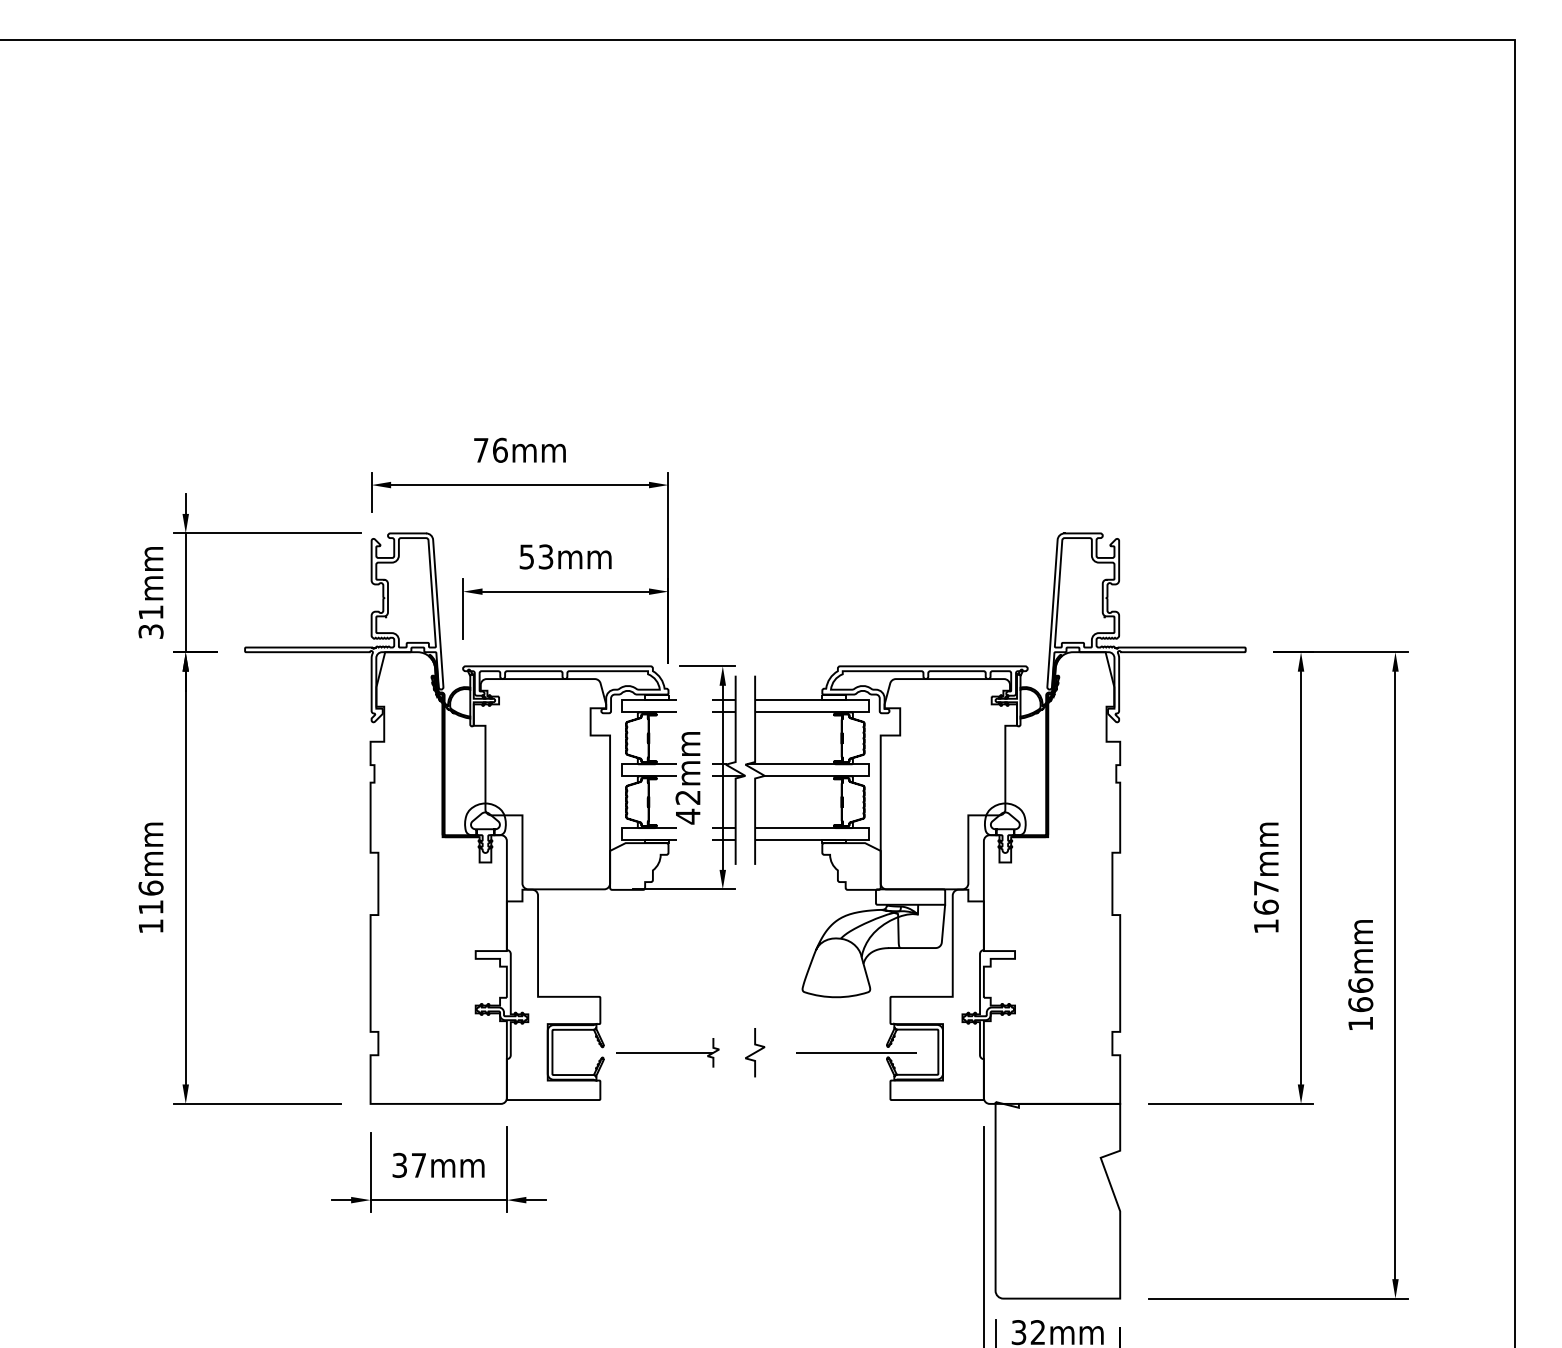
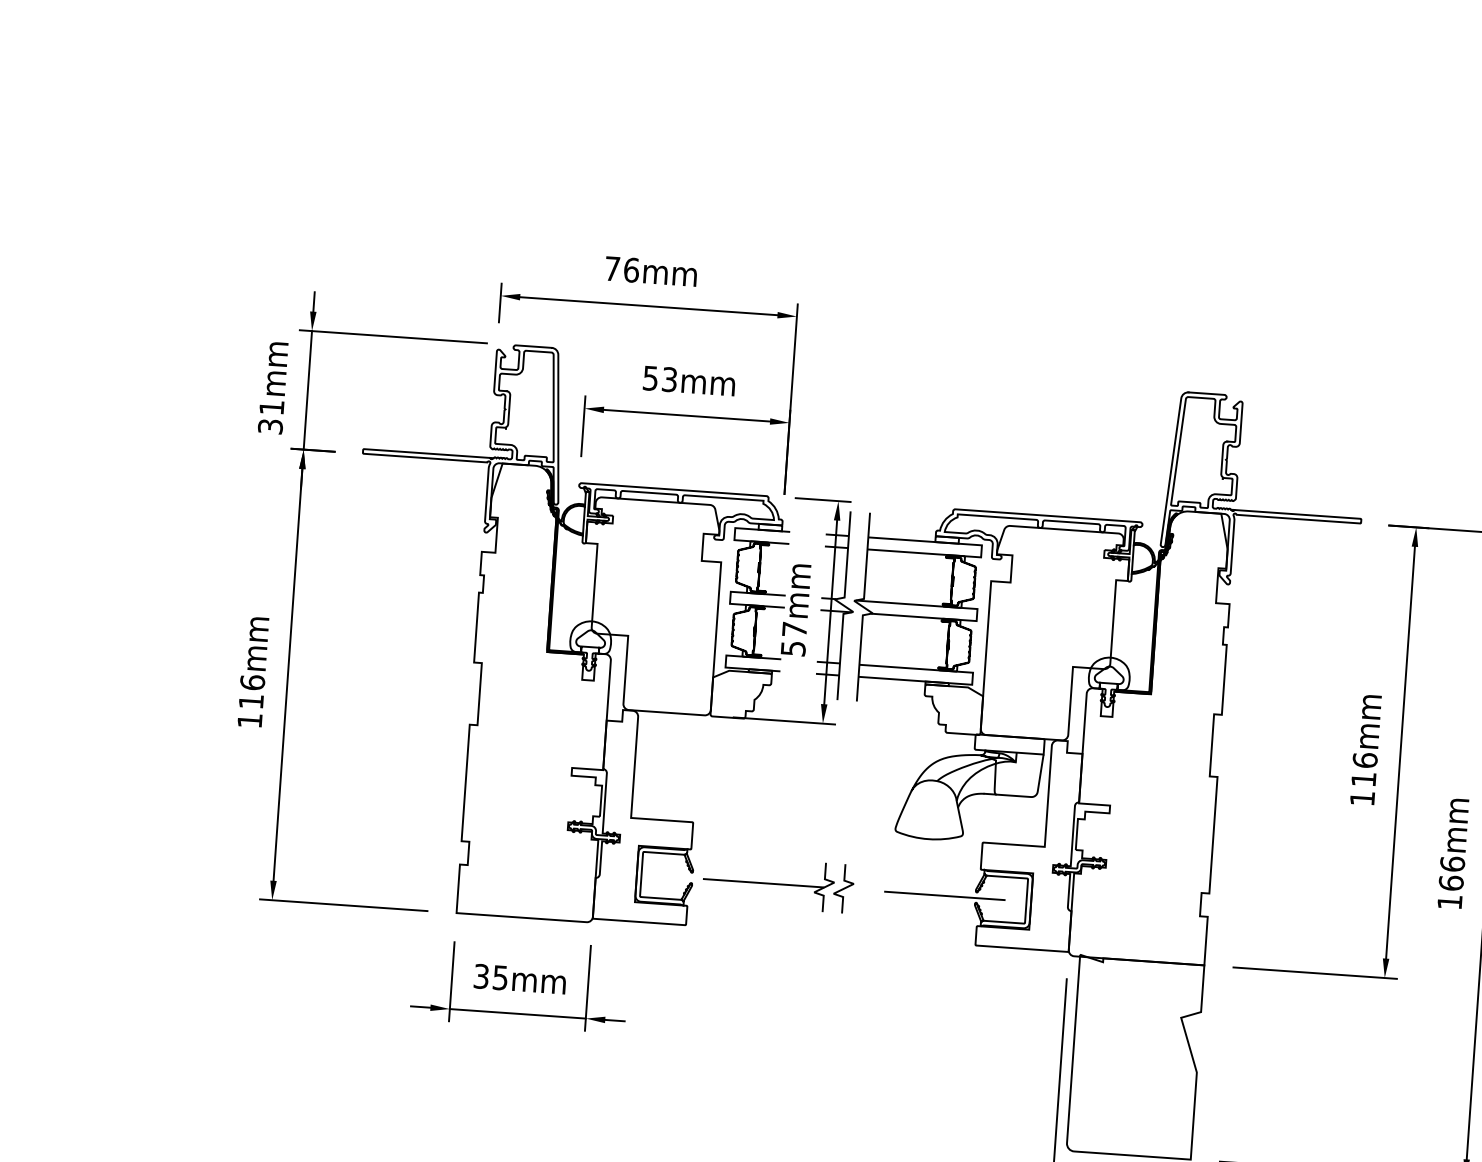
text: (687, 807) -> (793, 639), 42mm -> 57mm
text: (1265, 897) -> (1363, 769), 167mm -> 116mm
part: (679, 1052) -> (768, 883), size x1.67
text: (418, 1165) -> (500, 977), 37mm -> 35mm

